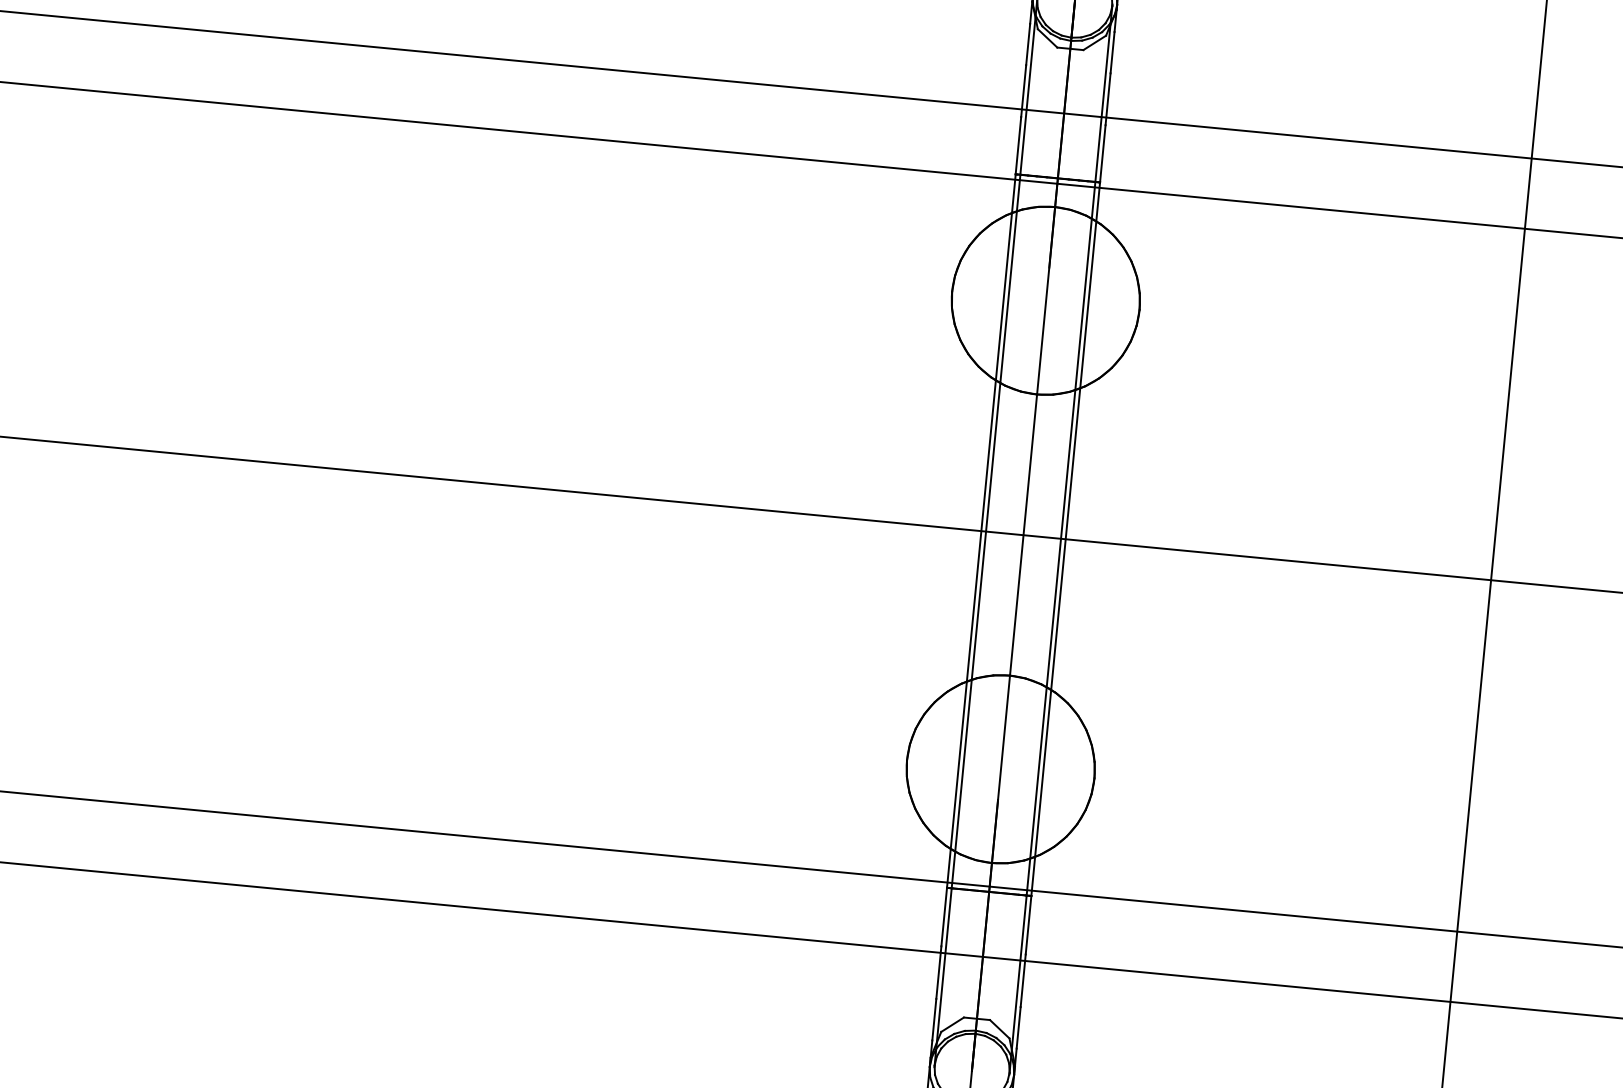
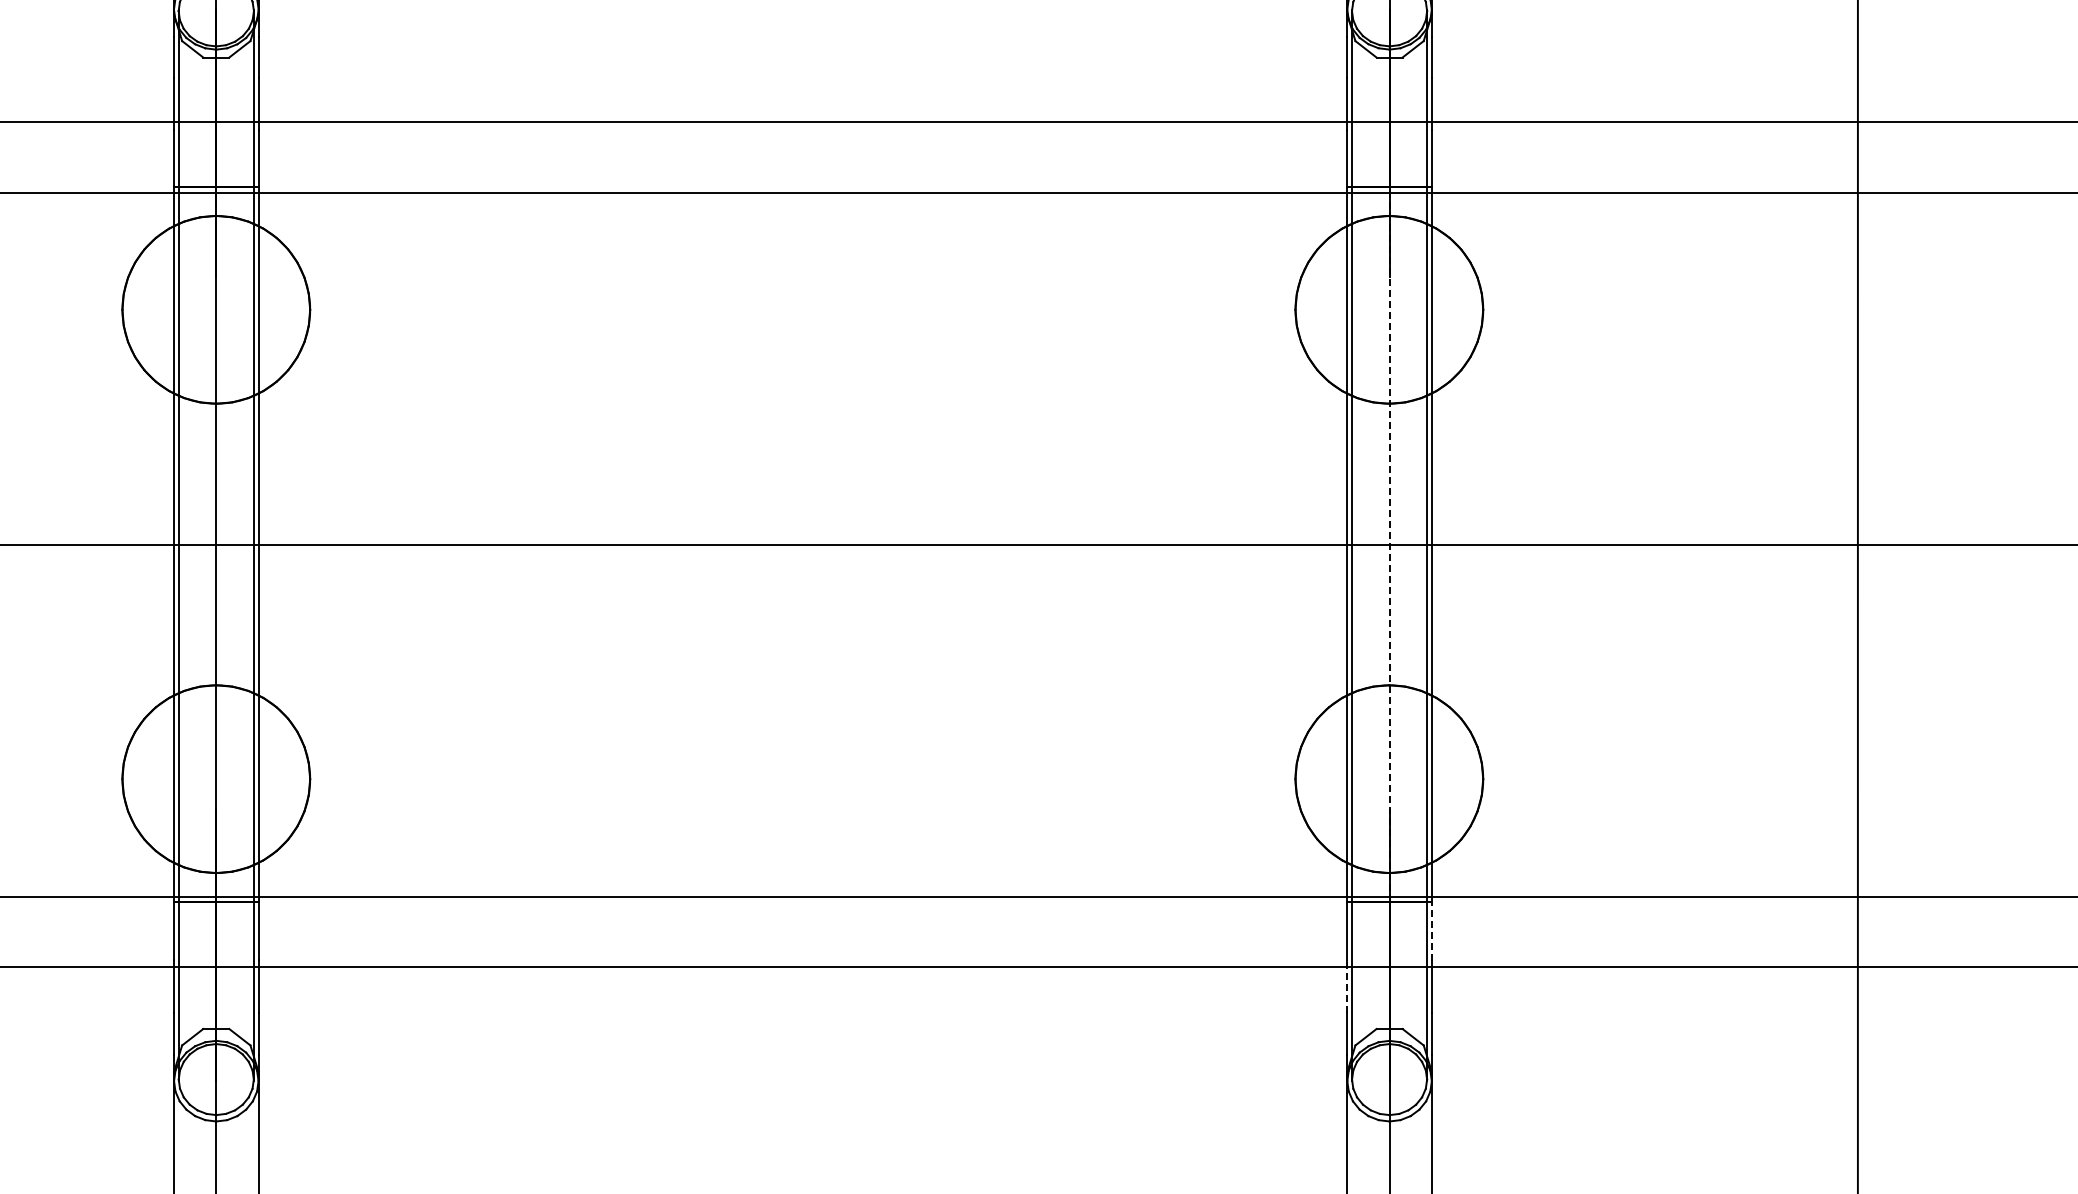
line: (1023, 535) -> (1389, 544), solid -> dashed
line: (1028, 924) -> (1431, 930), solid -> dashed
line: (939, 972) -> (1347, 986), solid -> dashed

